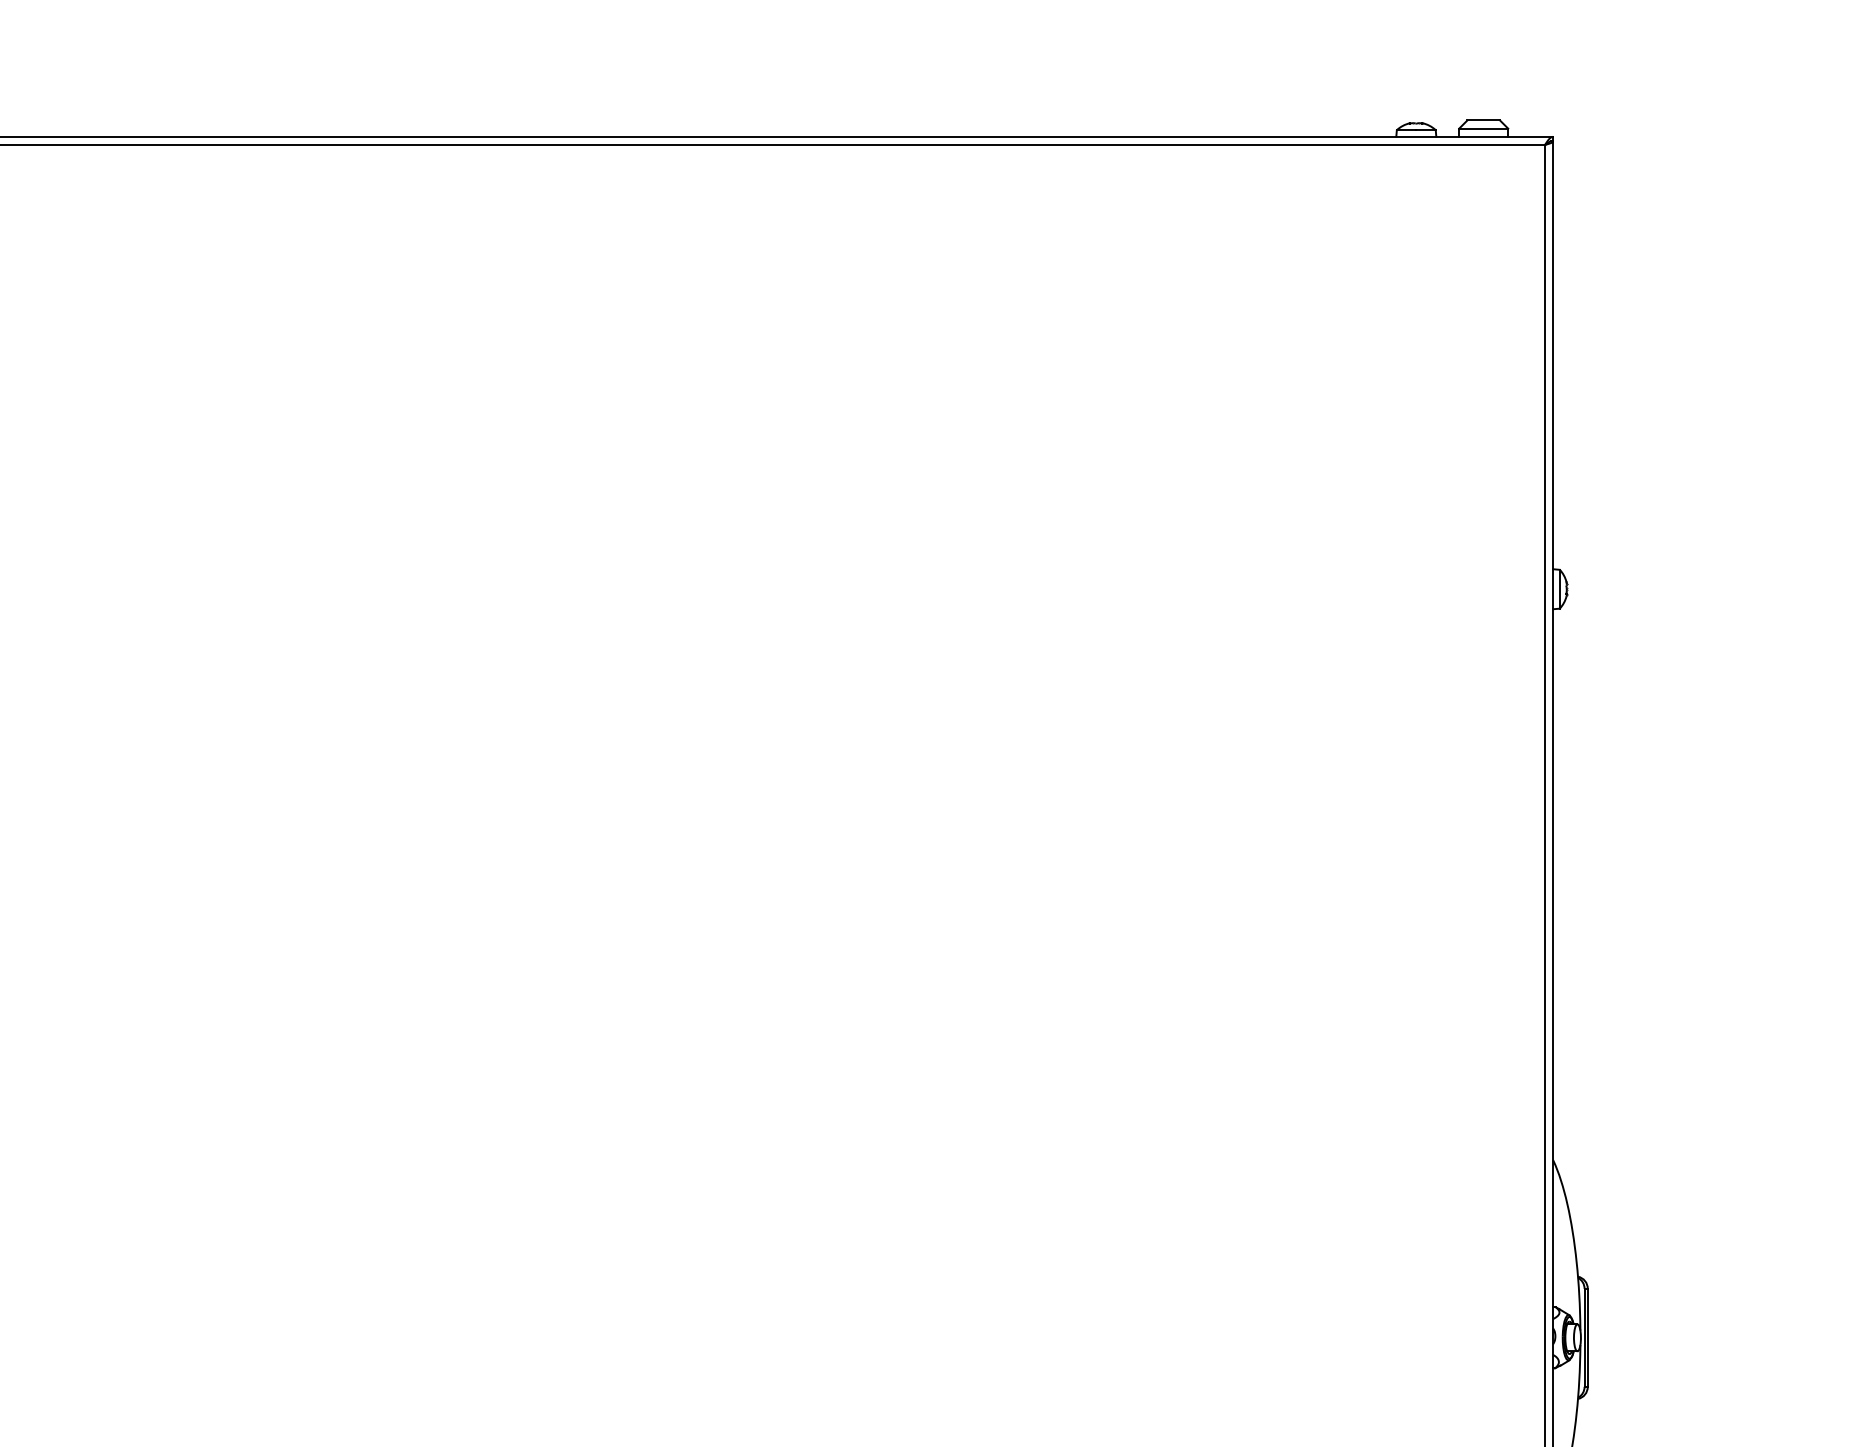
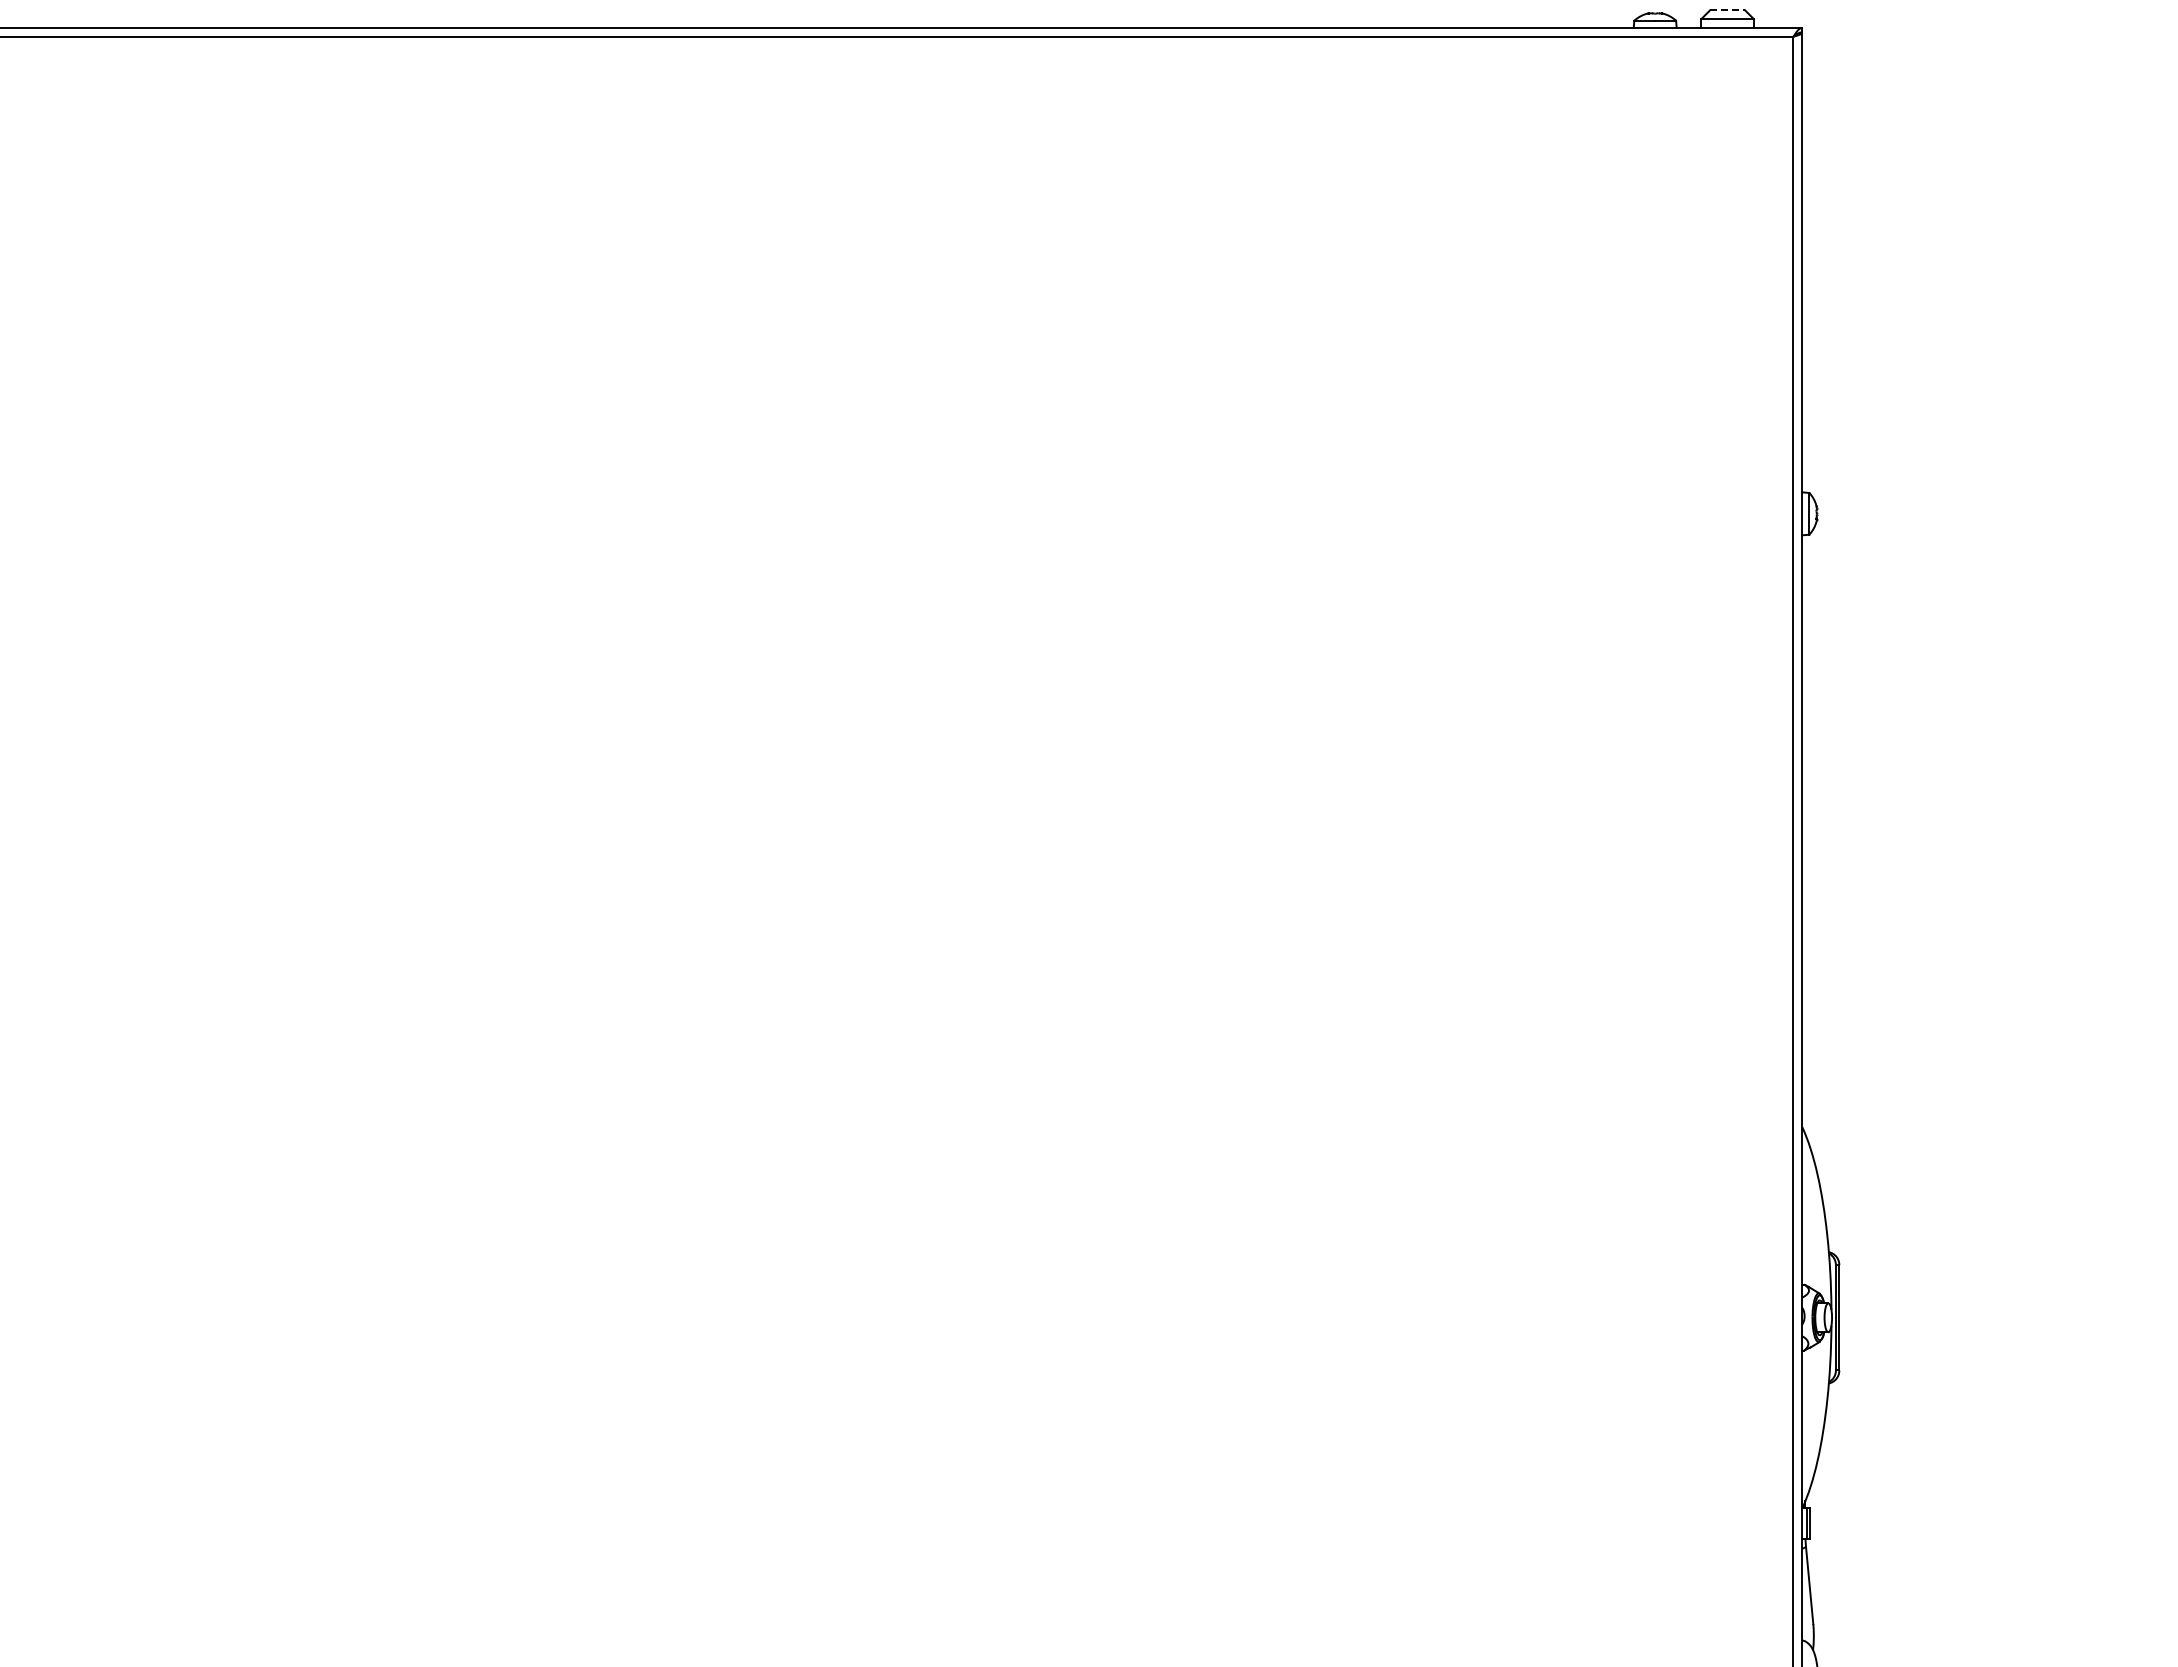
line: (1483, 120) -> (1727, 10), solid -> dashed

